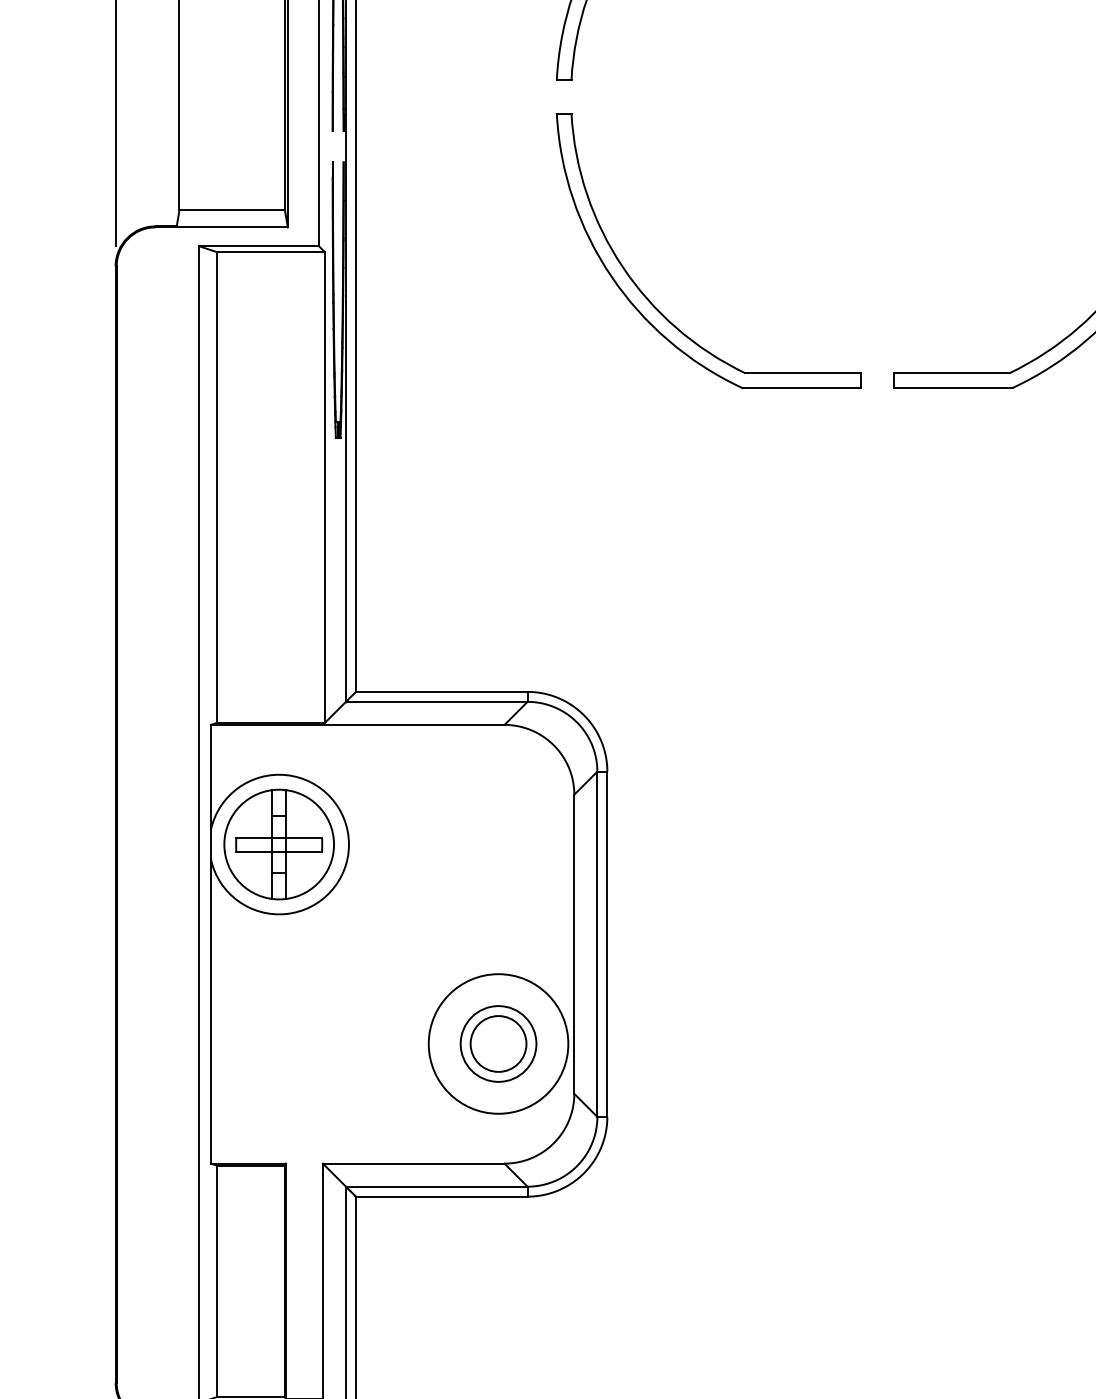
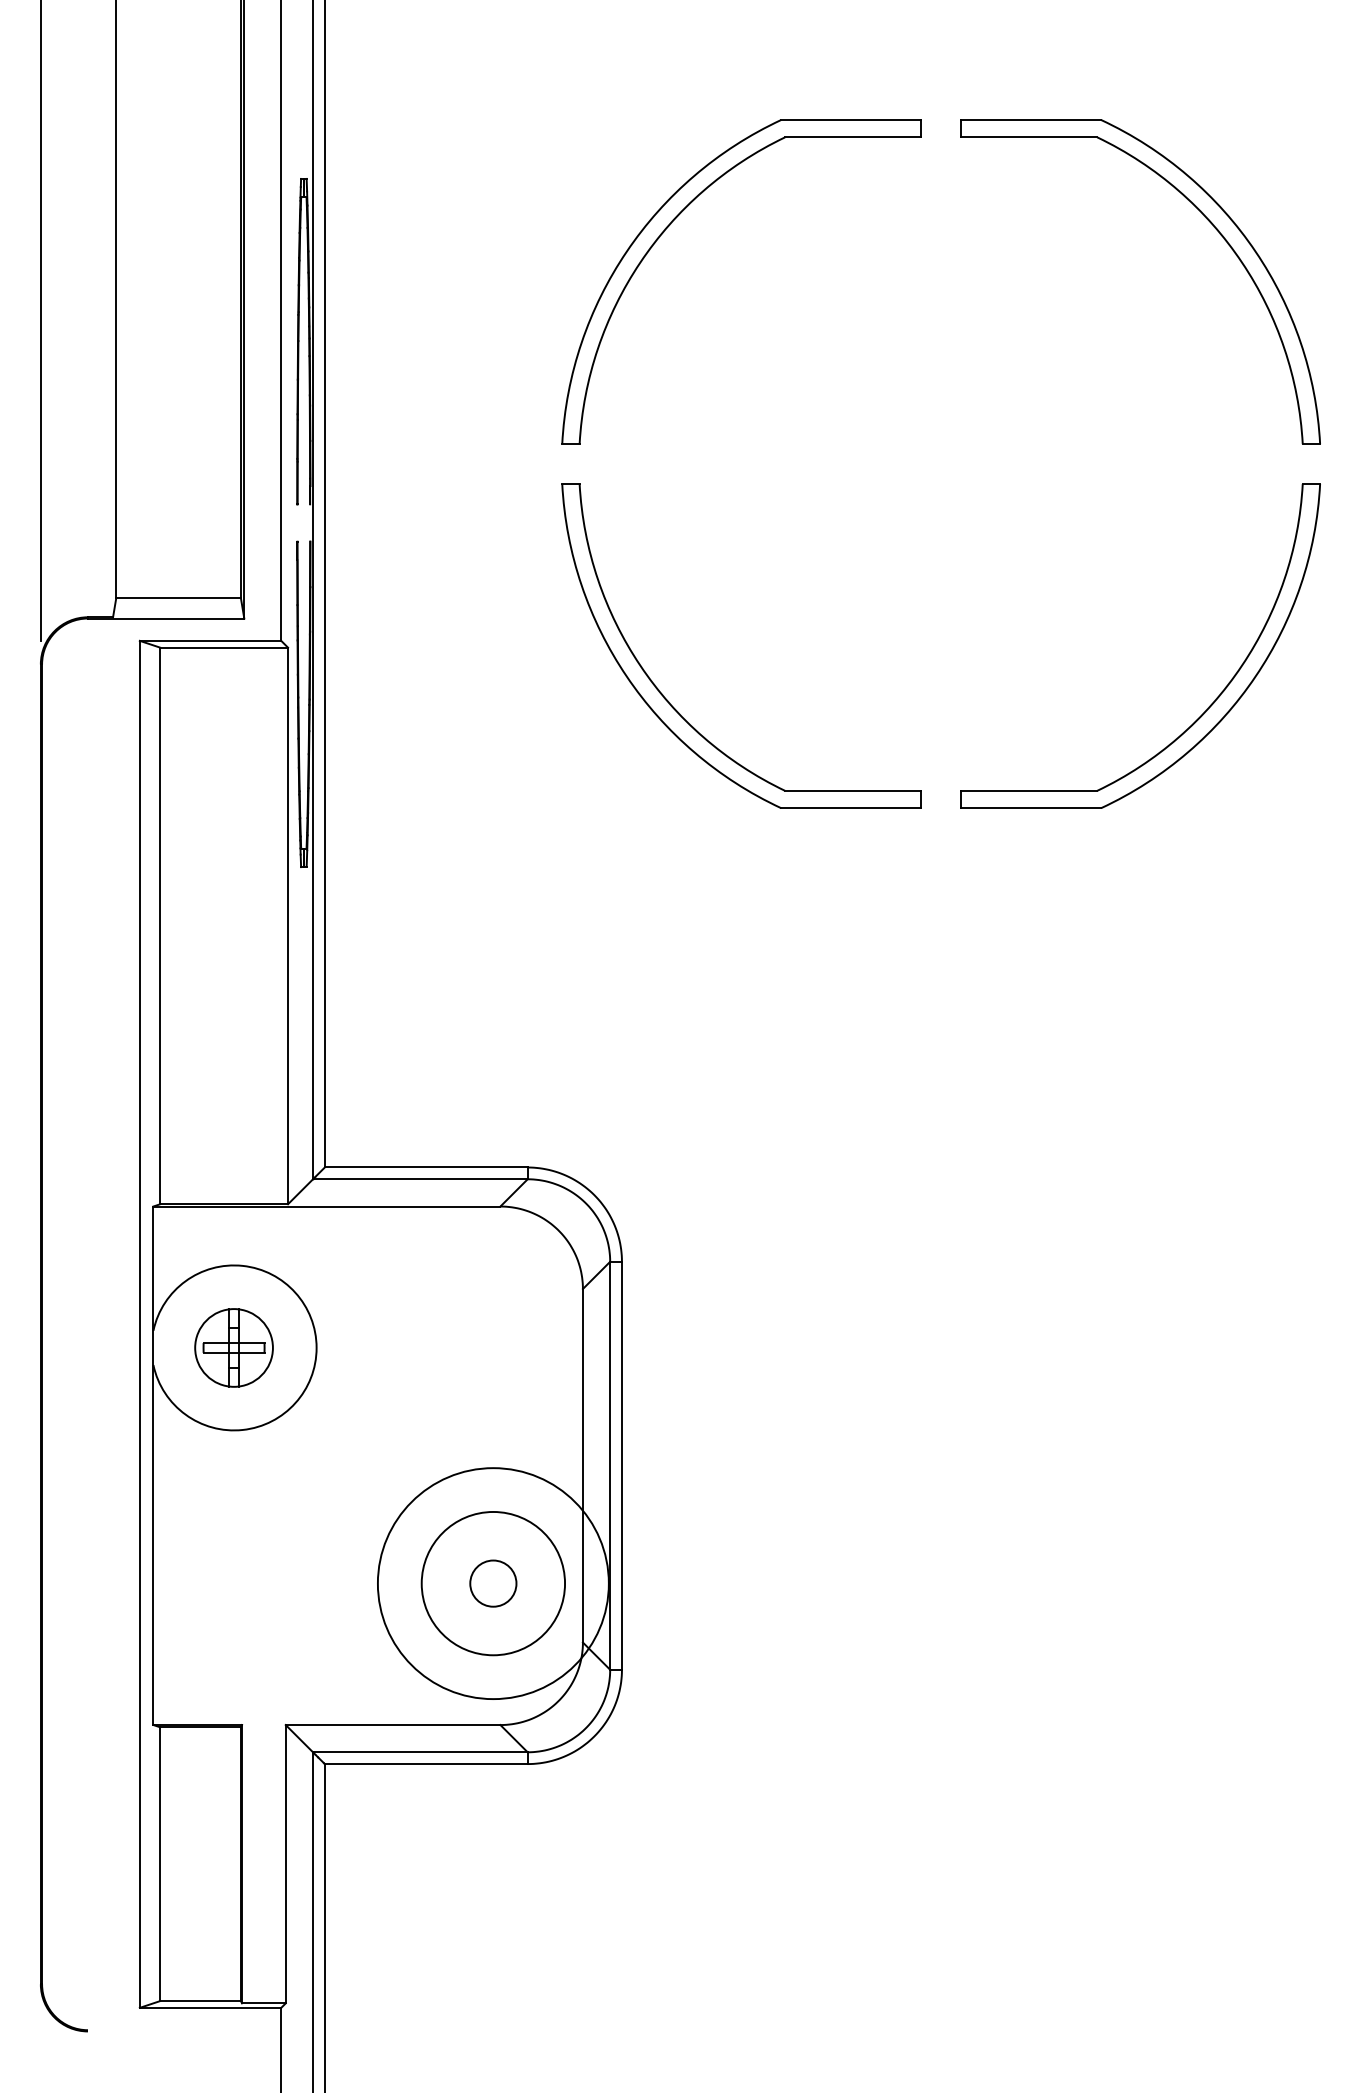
part: (278, 844) -> (233, 1347), size x0.6
circle: (497, 1043) -> (492, 1583), size x1.4
circle: (498, 1043) -> (493, 1583), size x0.7
circle: (498, 1043) -> (493, 1583), size x1.6

